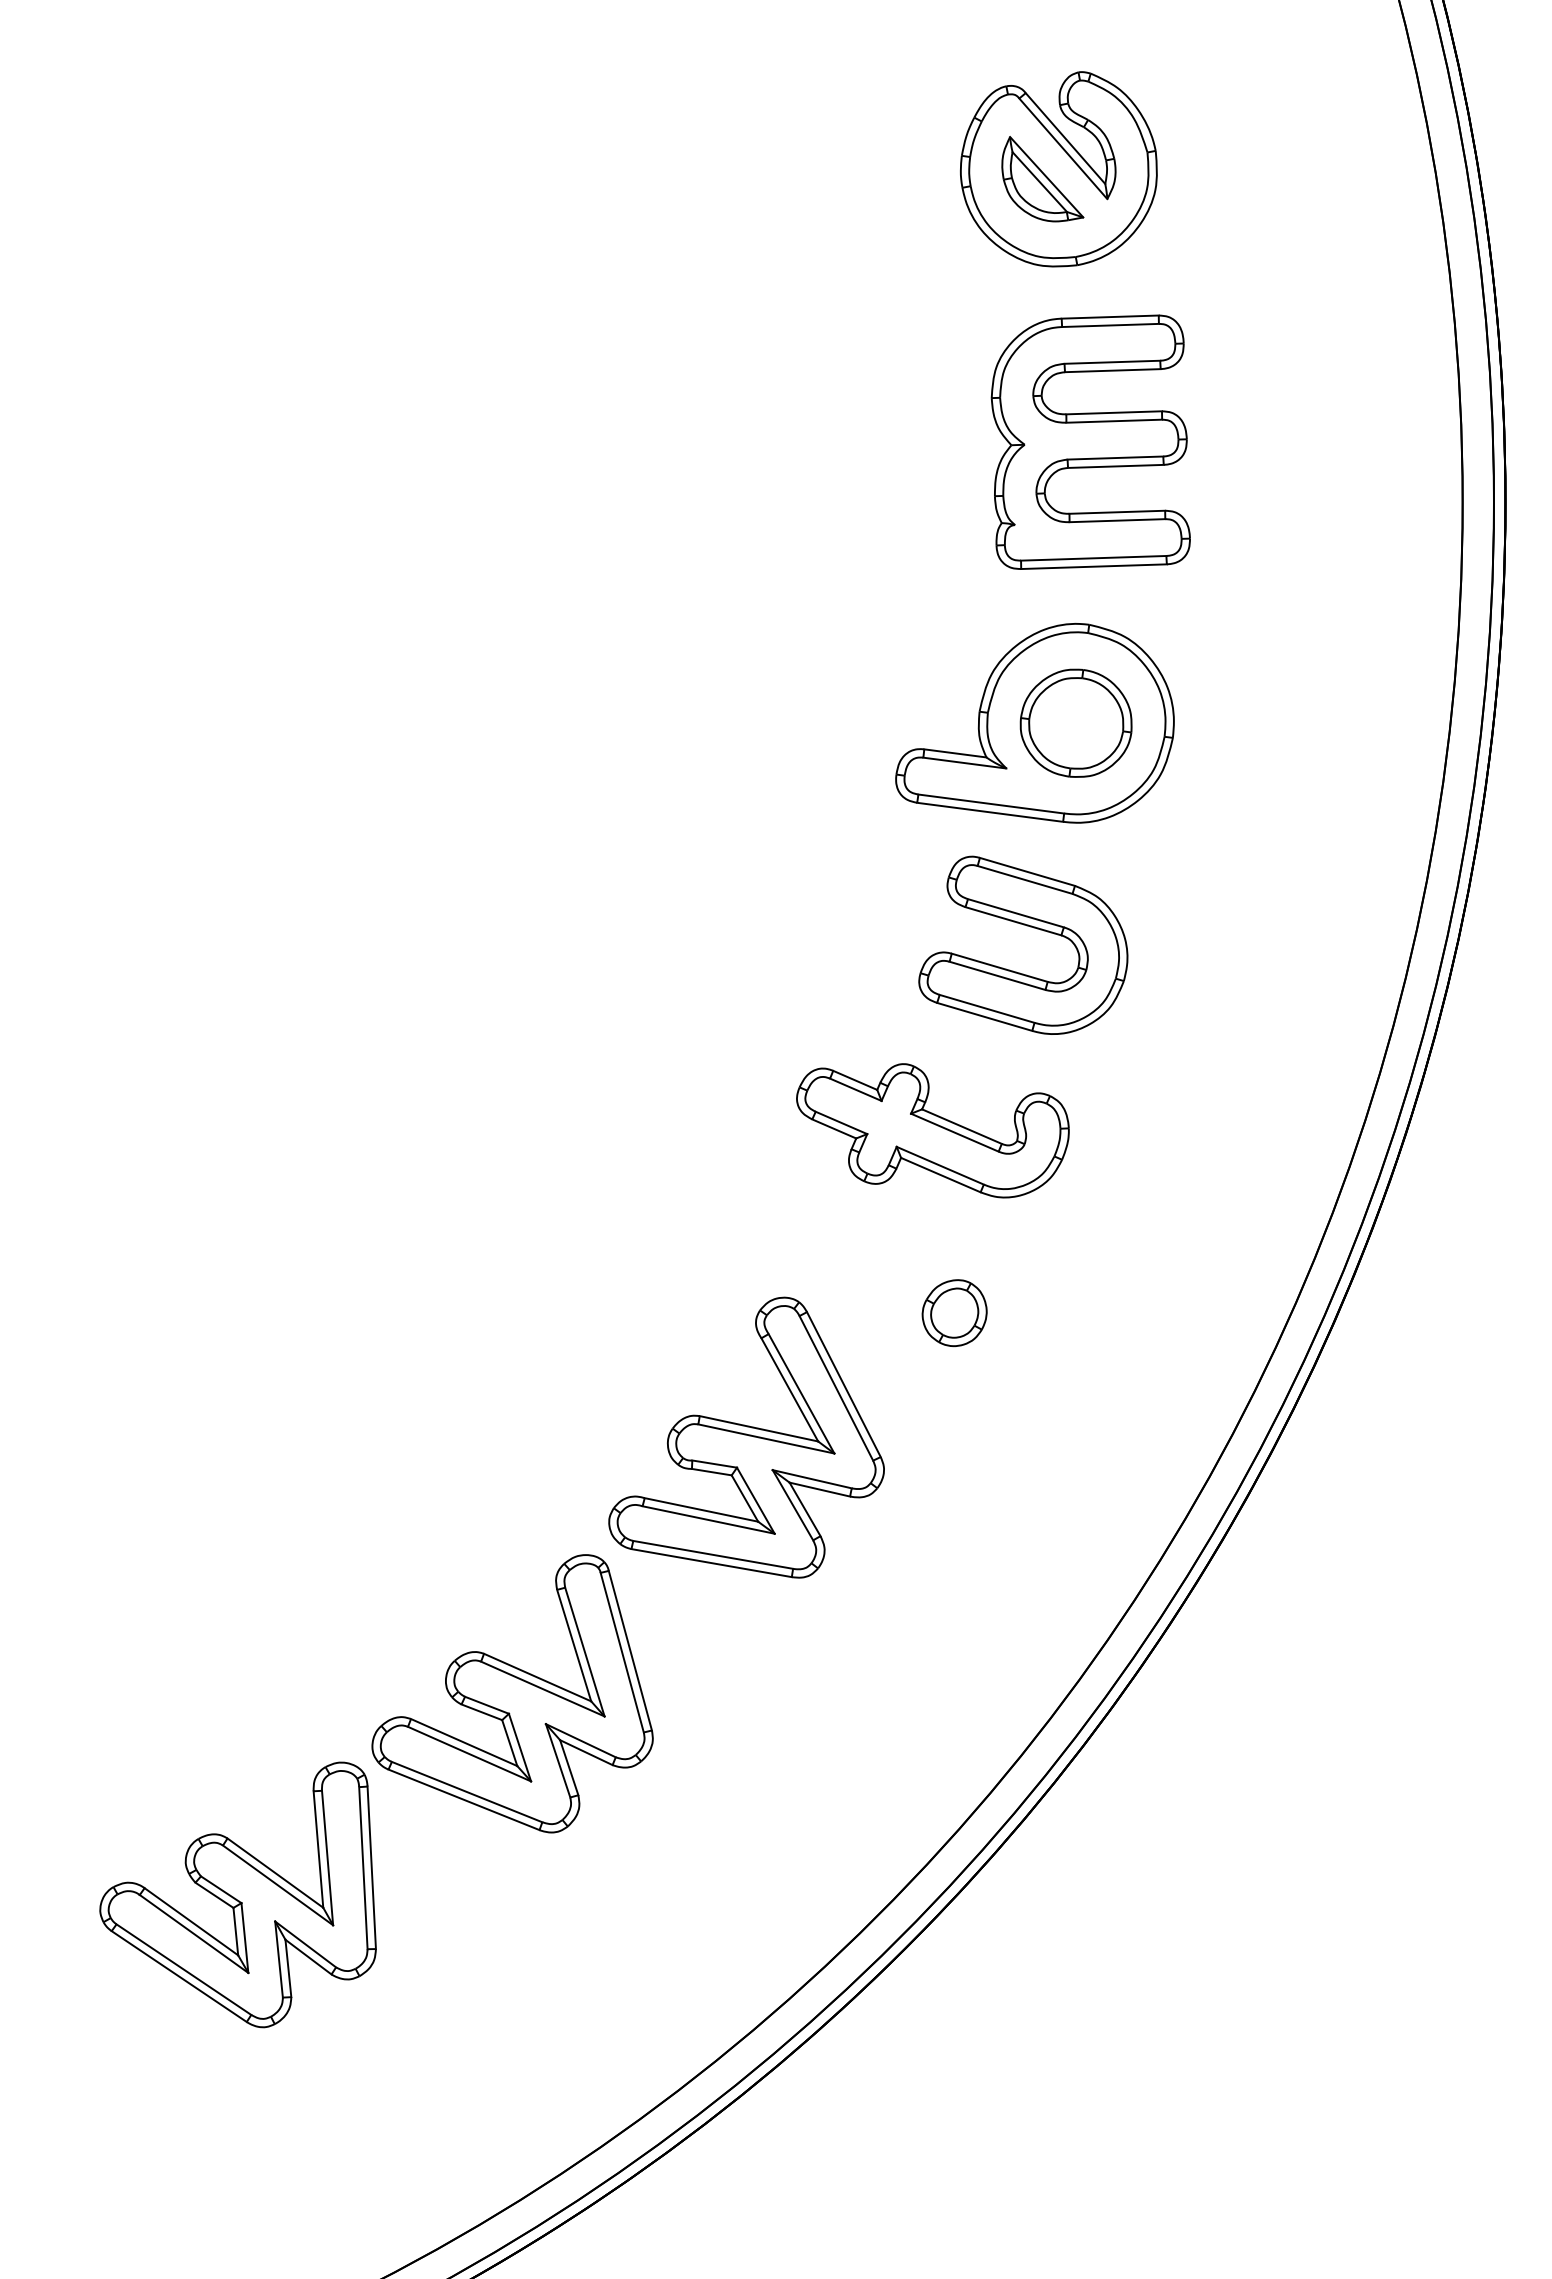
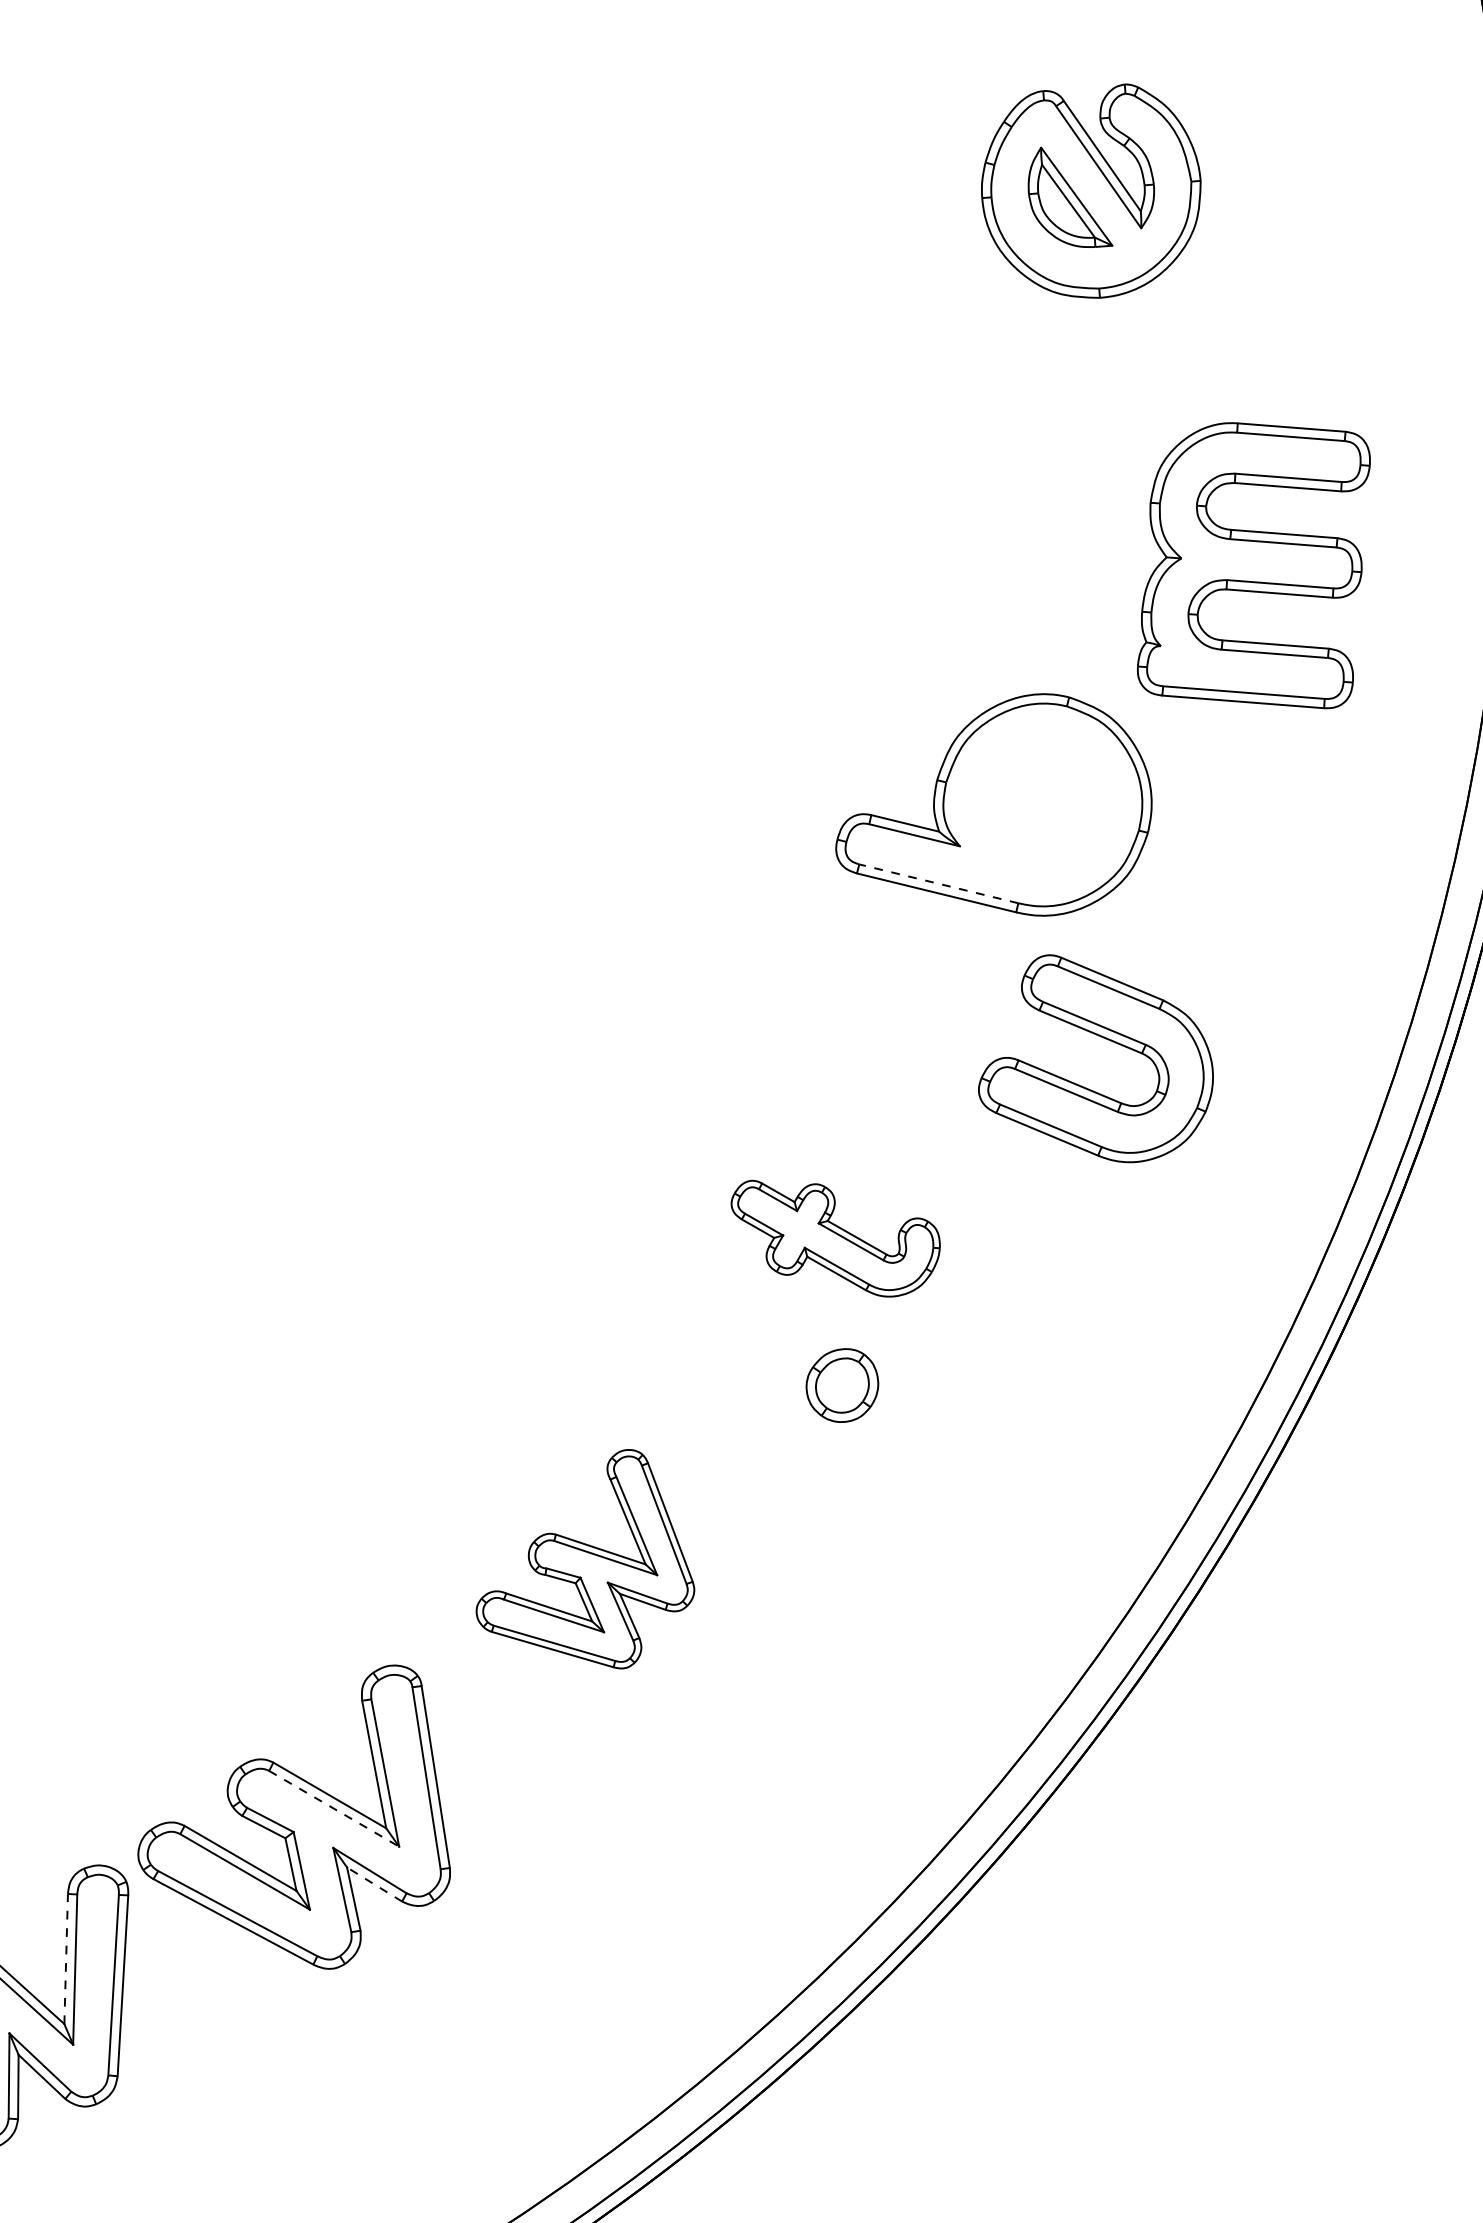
part: (1090, 441) -> (1254, 562), moved
part: (1075, 722) -> (1042, 803), removed
line: (990, 803) -> (938, 883), solid -> dashed
part: (1030, 927) -> (1108, 1040), moved
part: (932, 1130) -> (833, 1238), size x0.7
part: (954, 1313) -> (842, 1385), moved
part: (746, 1437) -> (590, 1555), size x0.7
line: (542, 1689) -> (333, 1809), solid -> dashed
line: (585, 1752) -> (373, 1884), solid -> dashed
line: (318, 1849) -> (66, 1959), solid -> dashed

